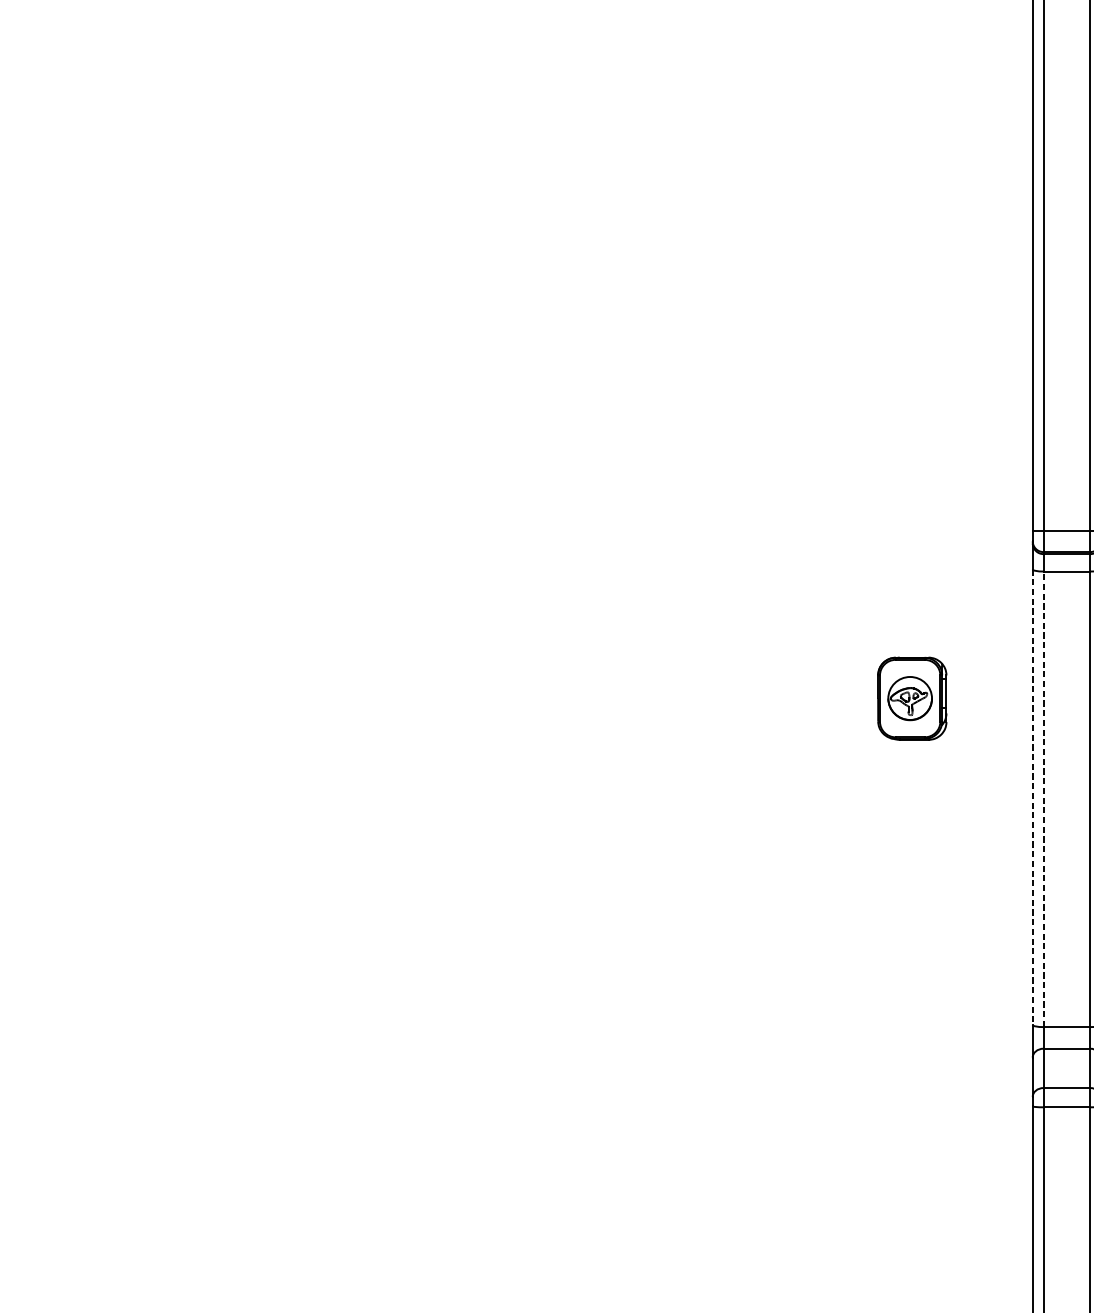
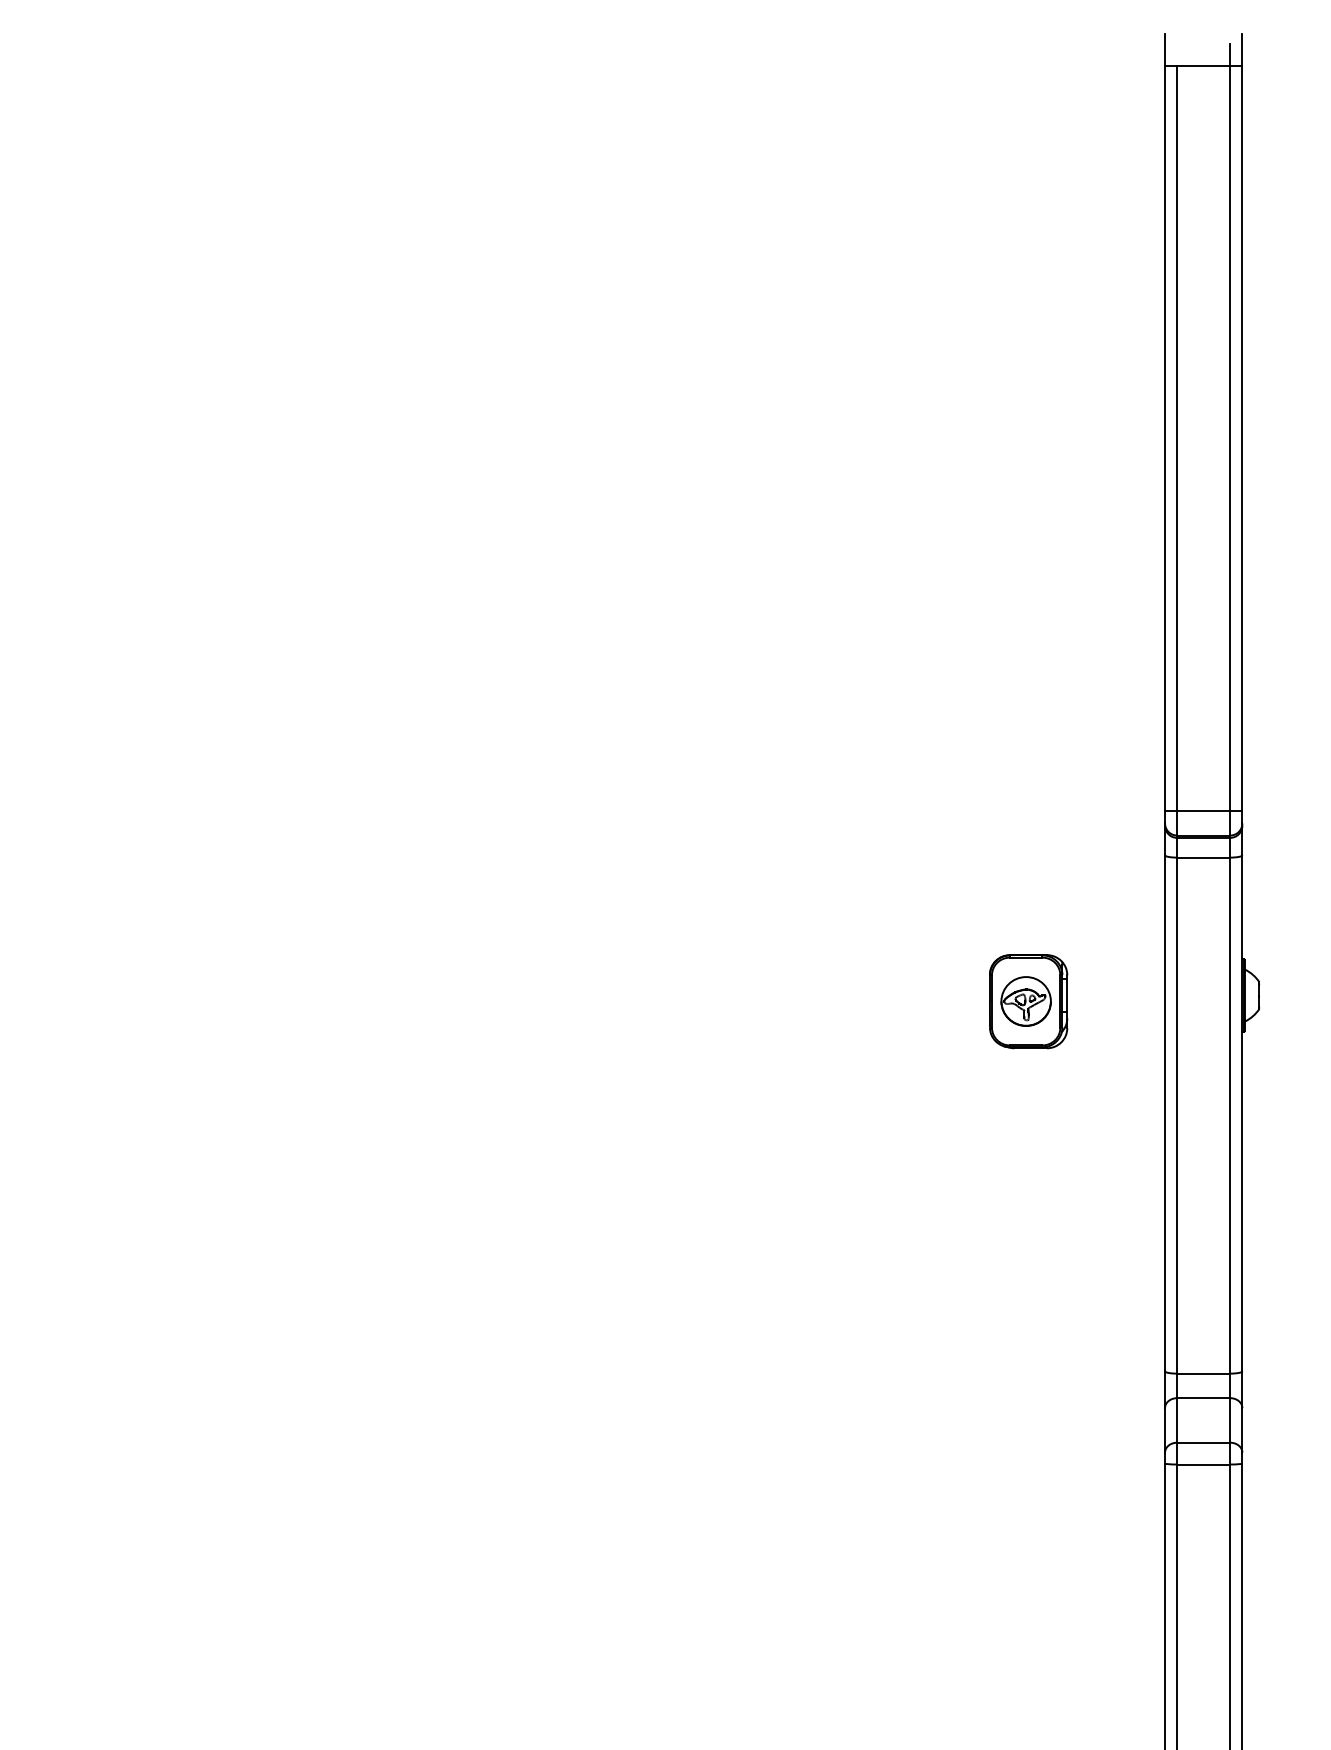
line: (1033, 797) -> (1165, 1113), dashed -> solid
line: (1043, 799) -> (1177, 1115), dashed -> solid

